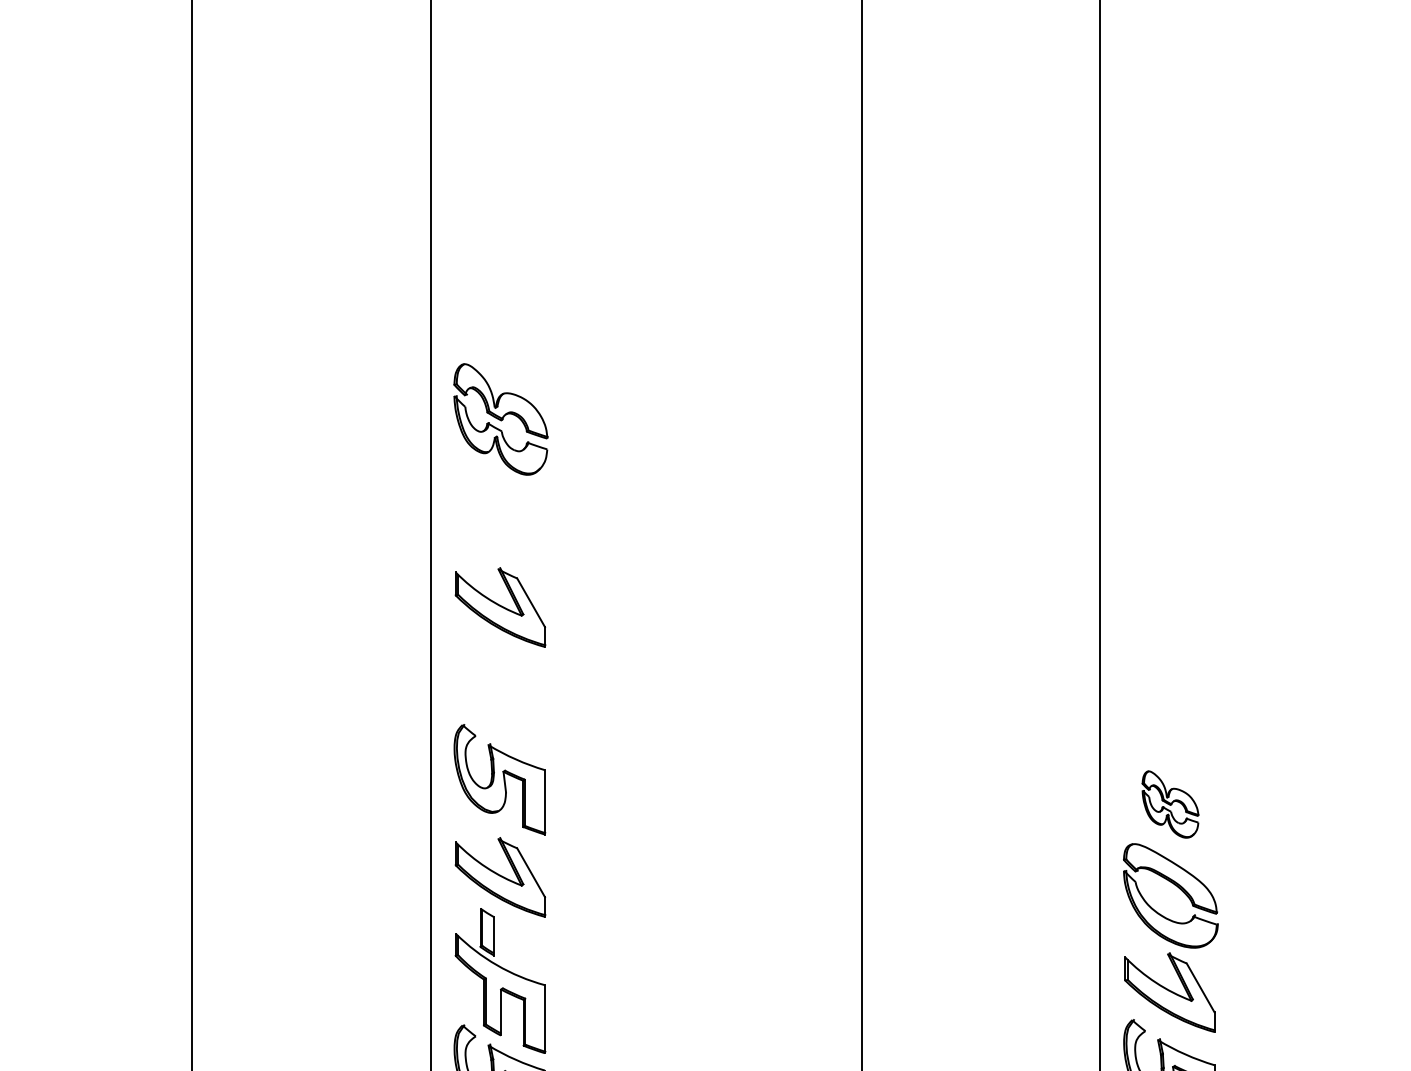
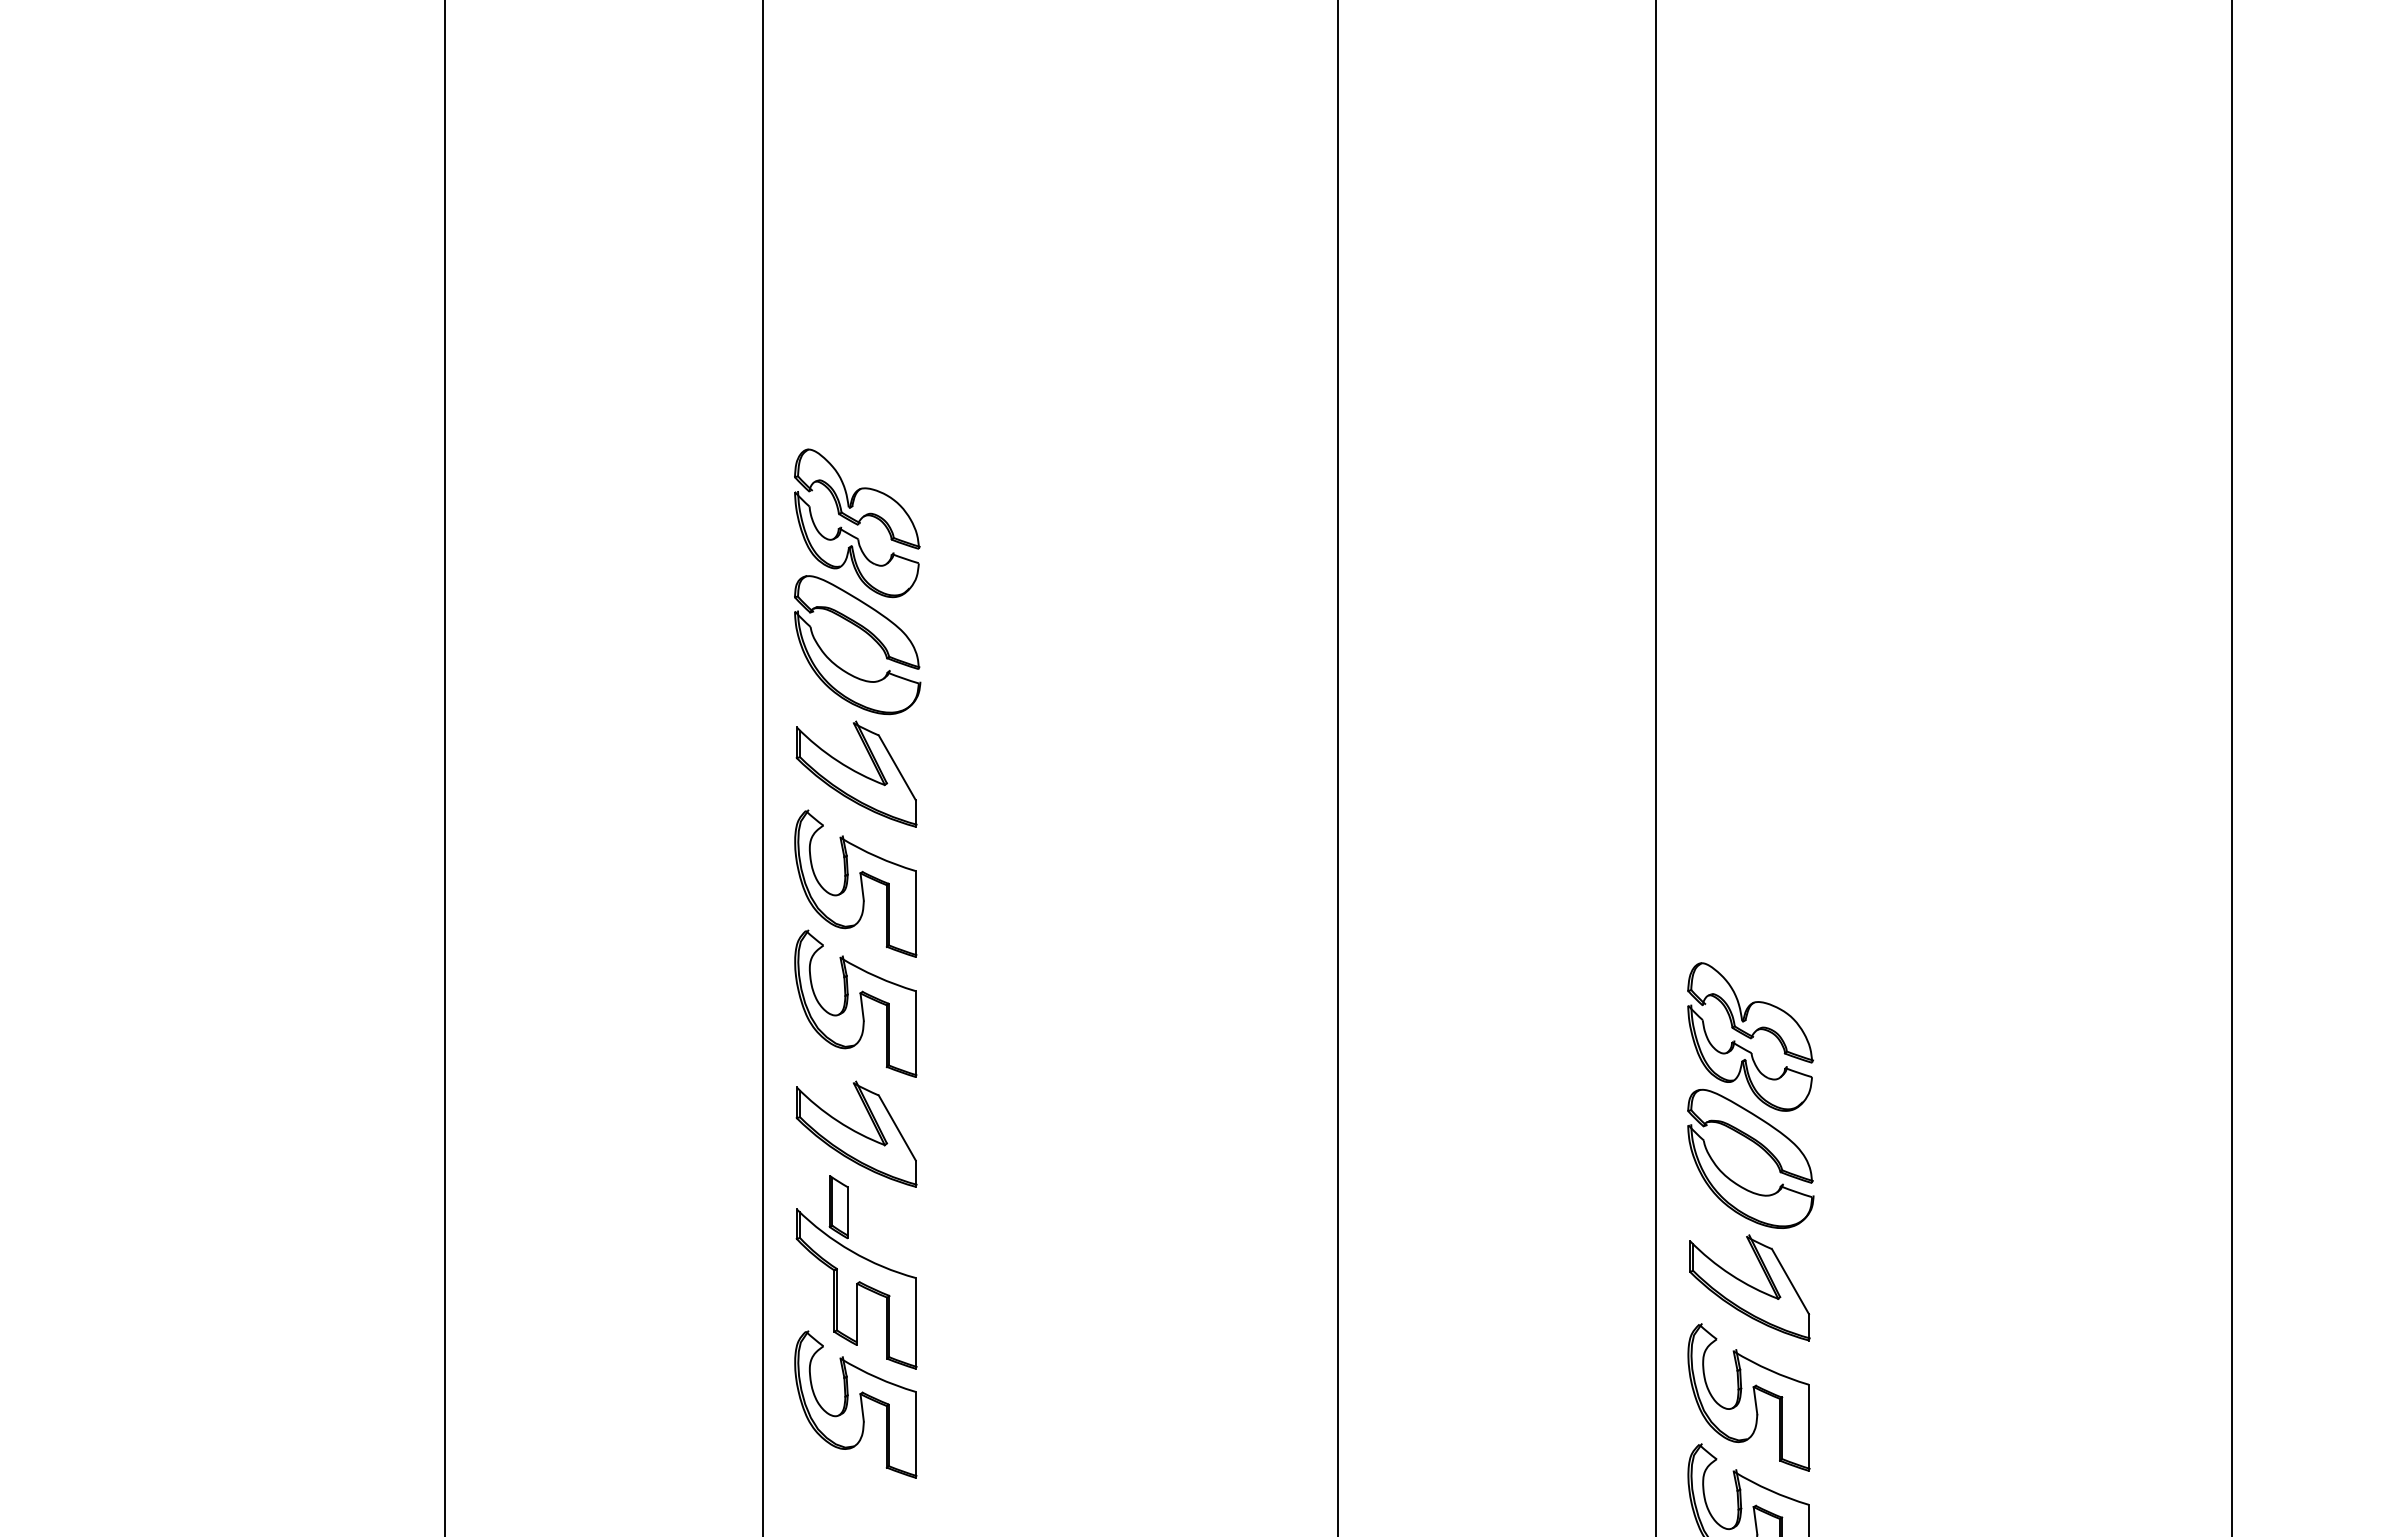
part: (506, 501) -> (864, 632), added
part: (499, 689) -> (855, 883), added
part: (1170, 804) -> (1750, 1036), size x1.67

